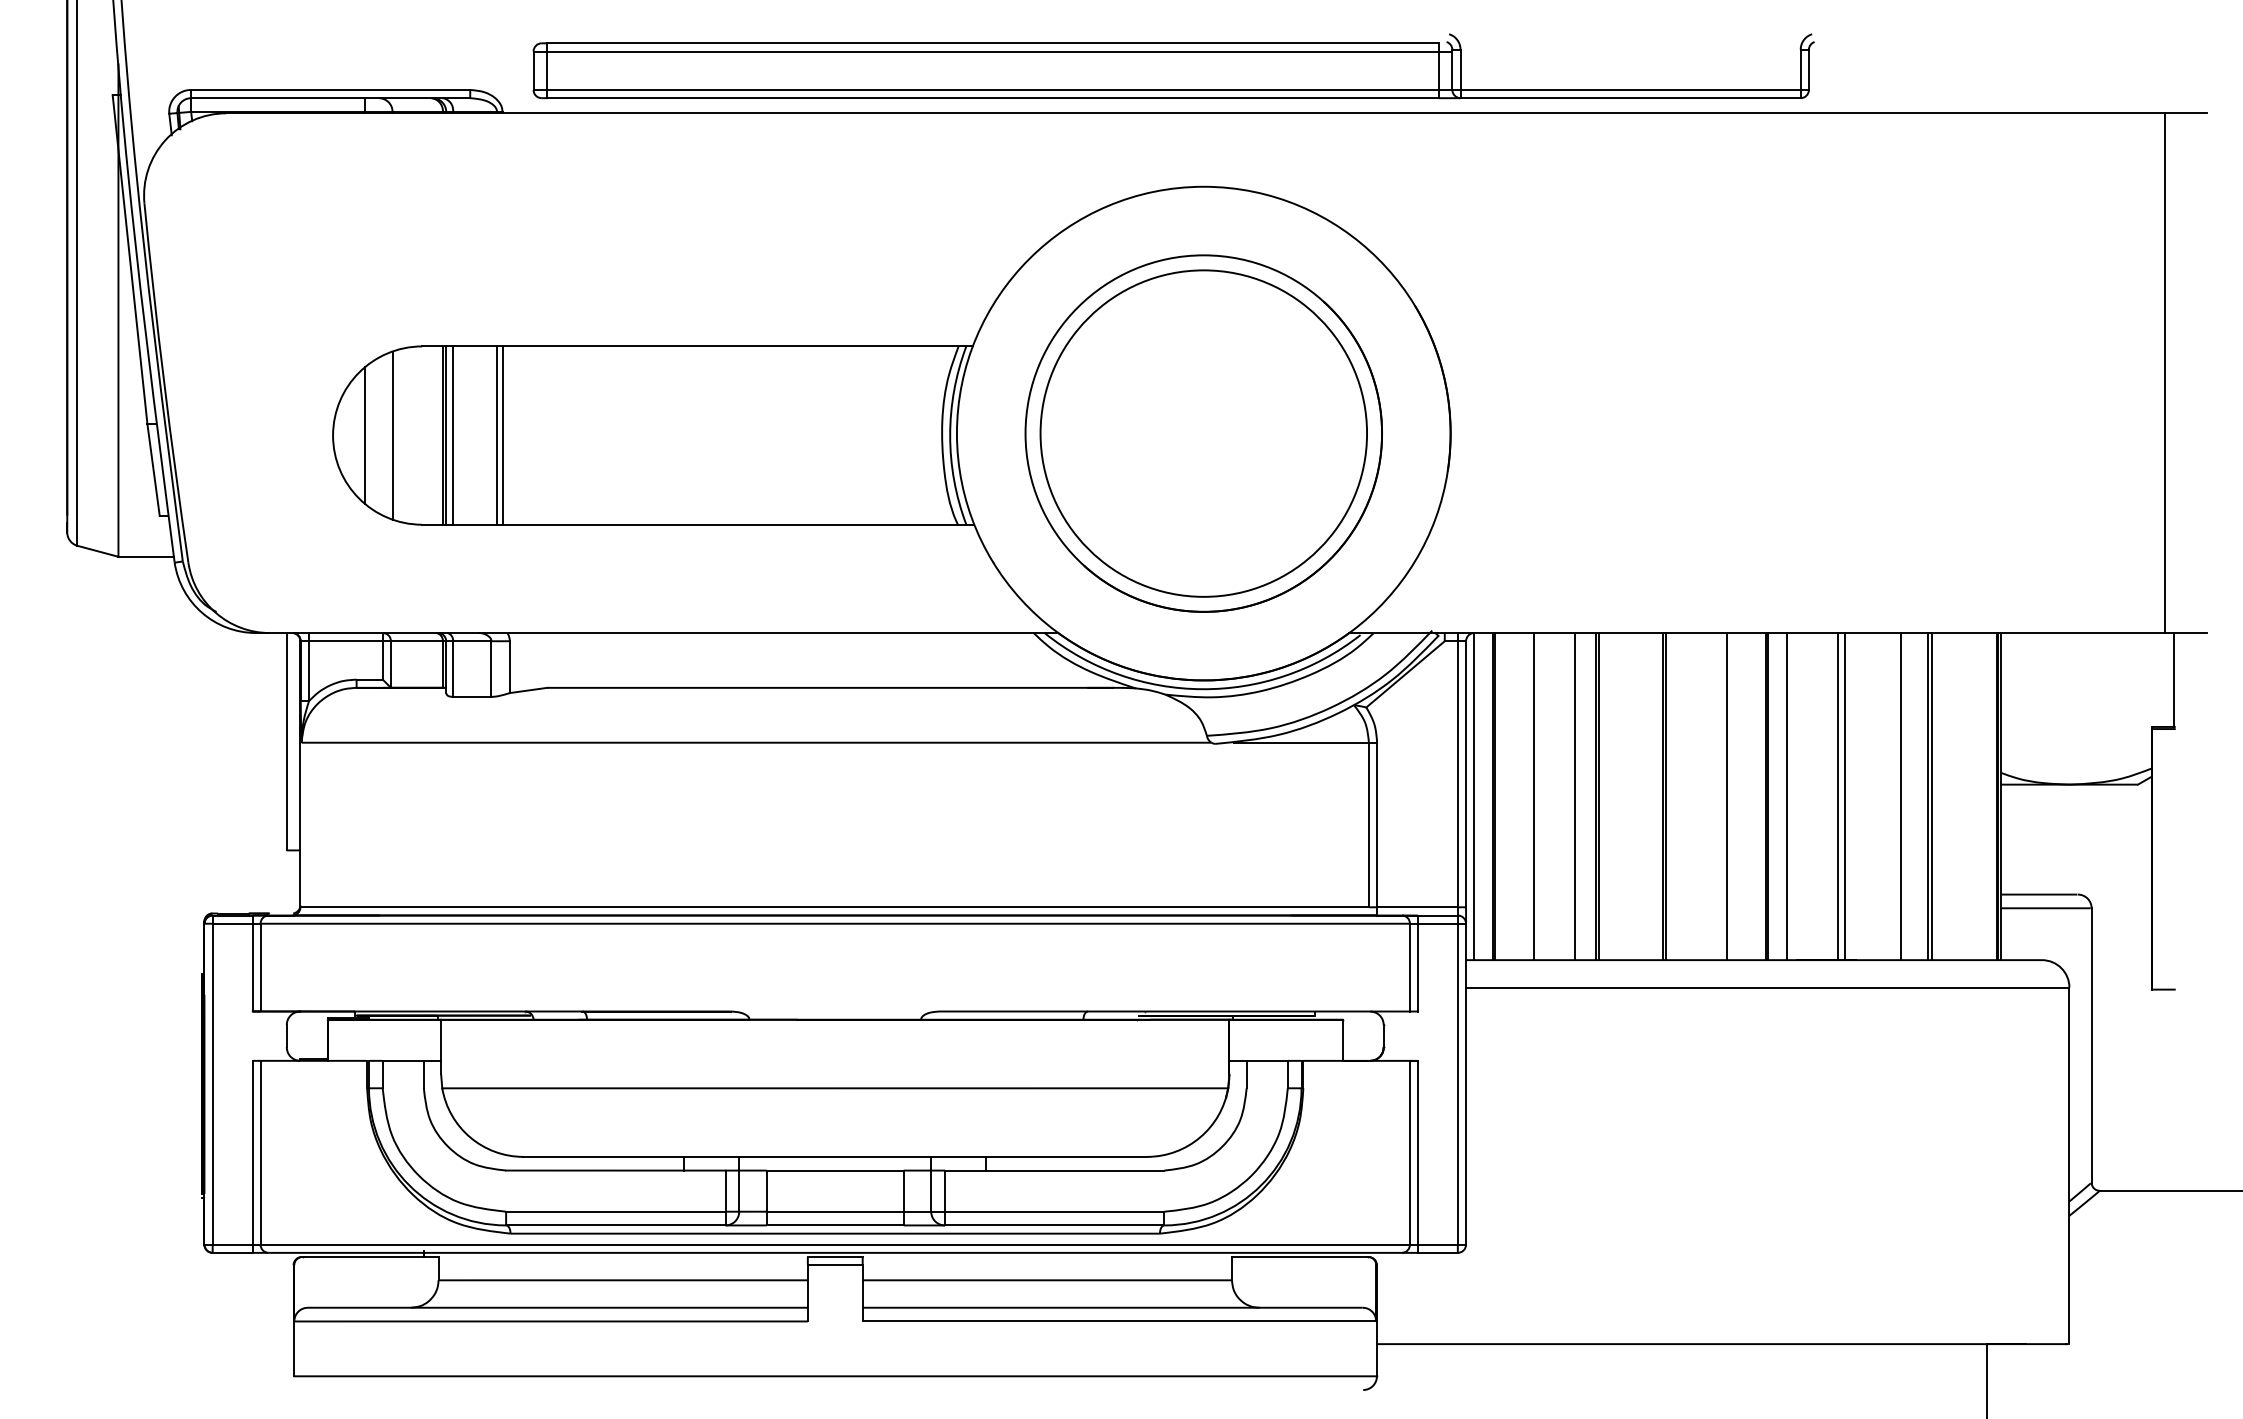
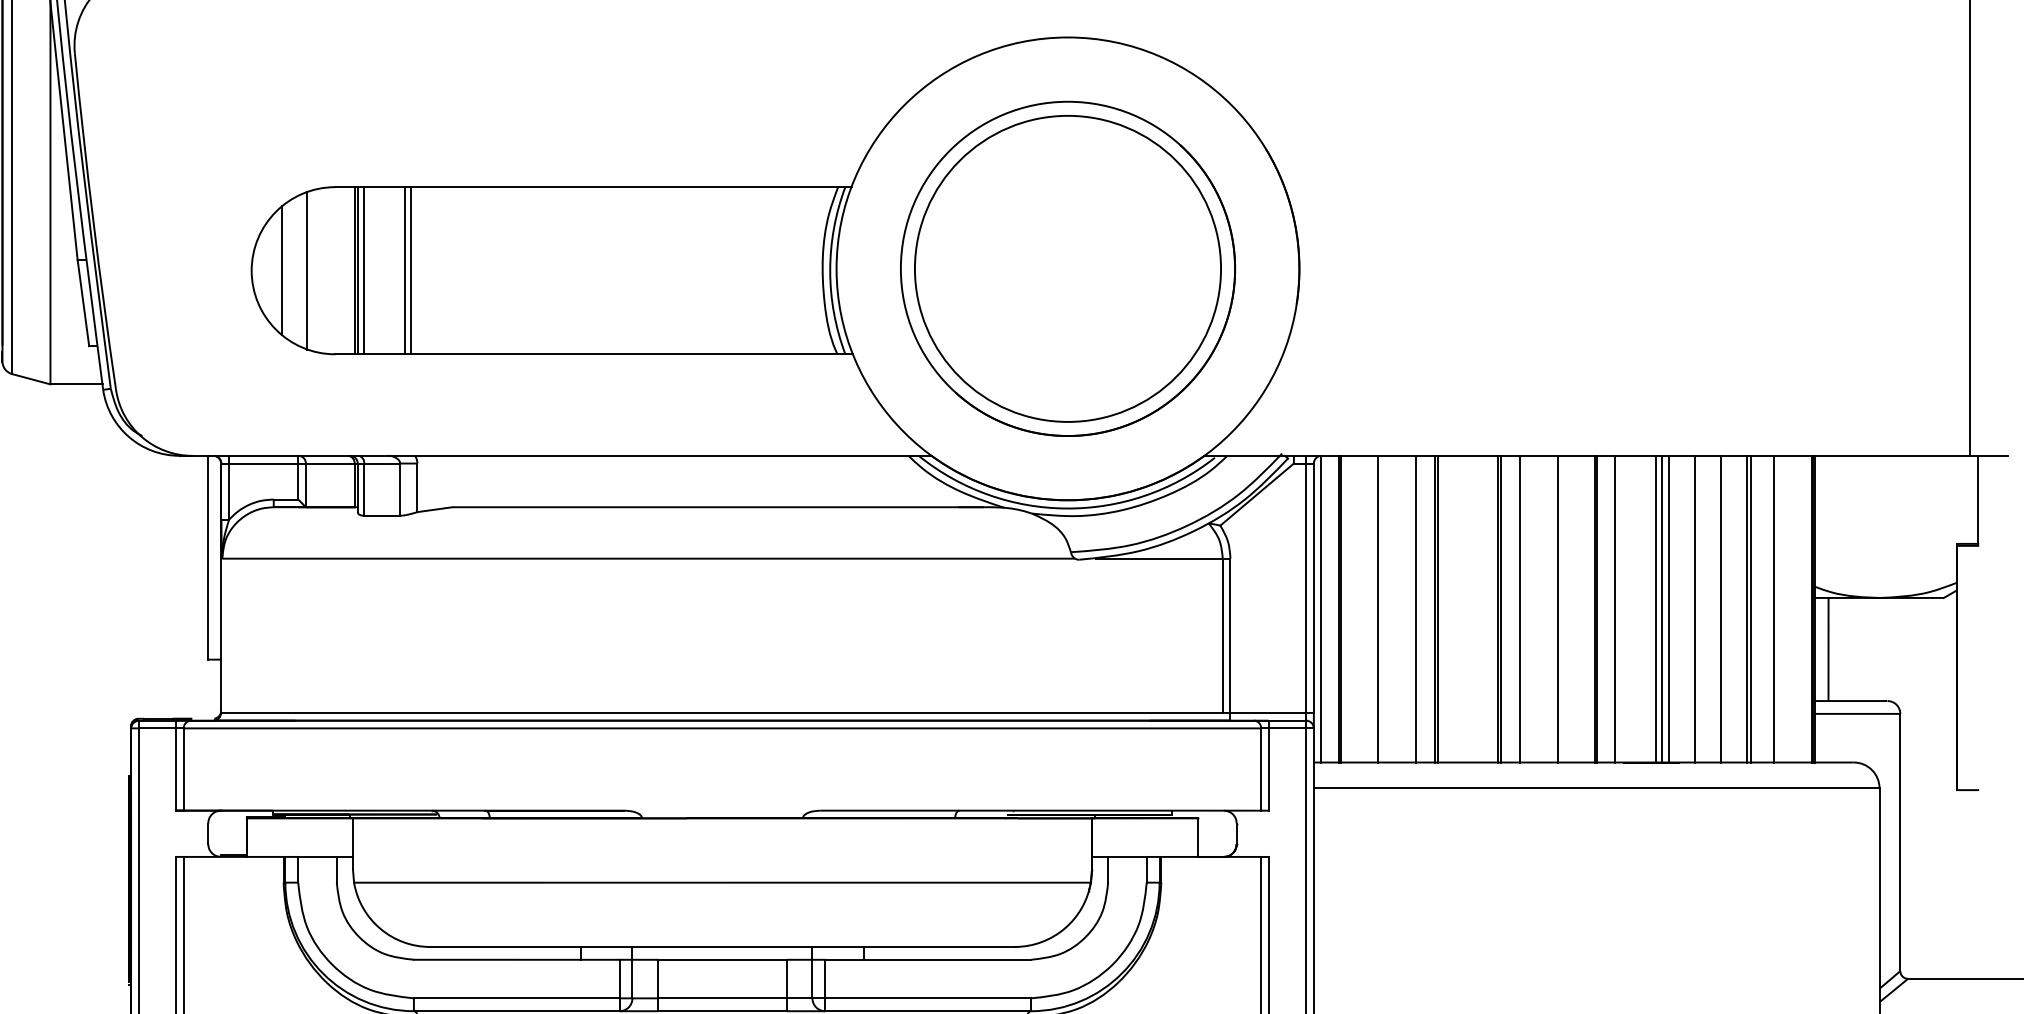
line: (1686, 796) -> (1520, 609), added
line: (1830, 796) -> (1655, 609), added
line: (1872, 796) -> (1694, 609), added
line: (1957, 796) -> (1774, 609), added
line: (2015, 839) -> (1828, 649), added

